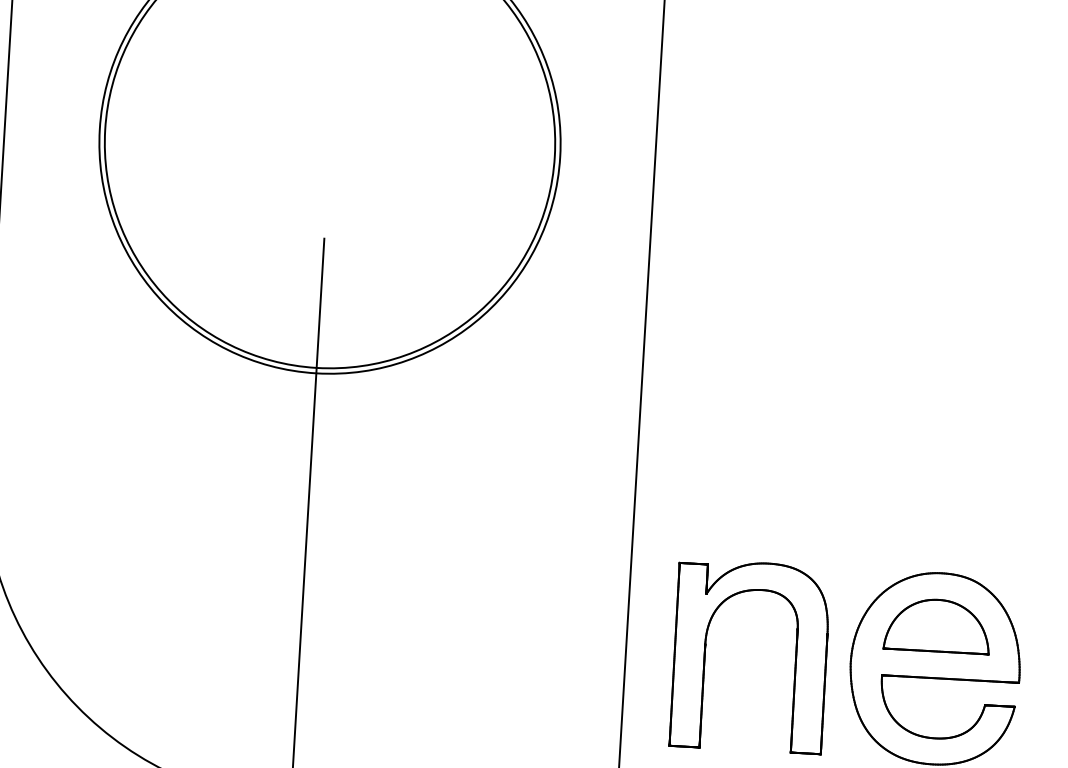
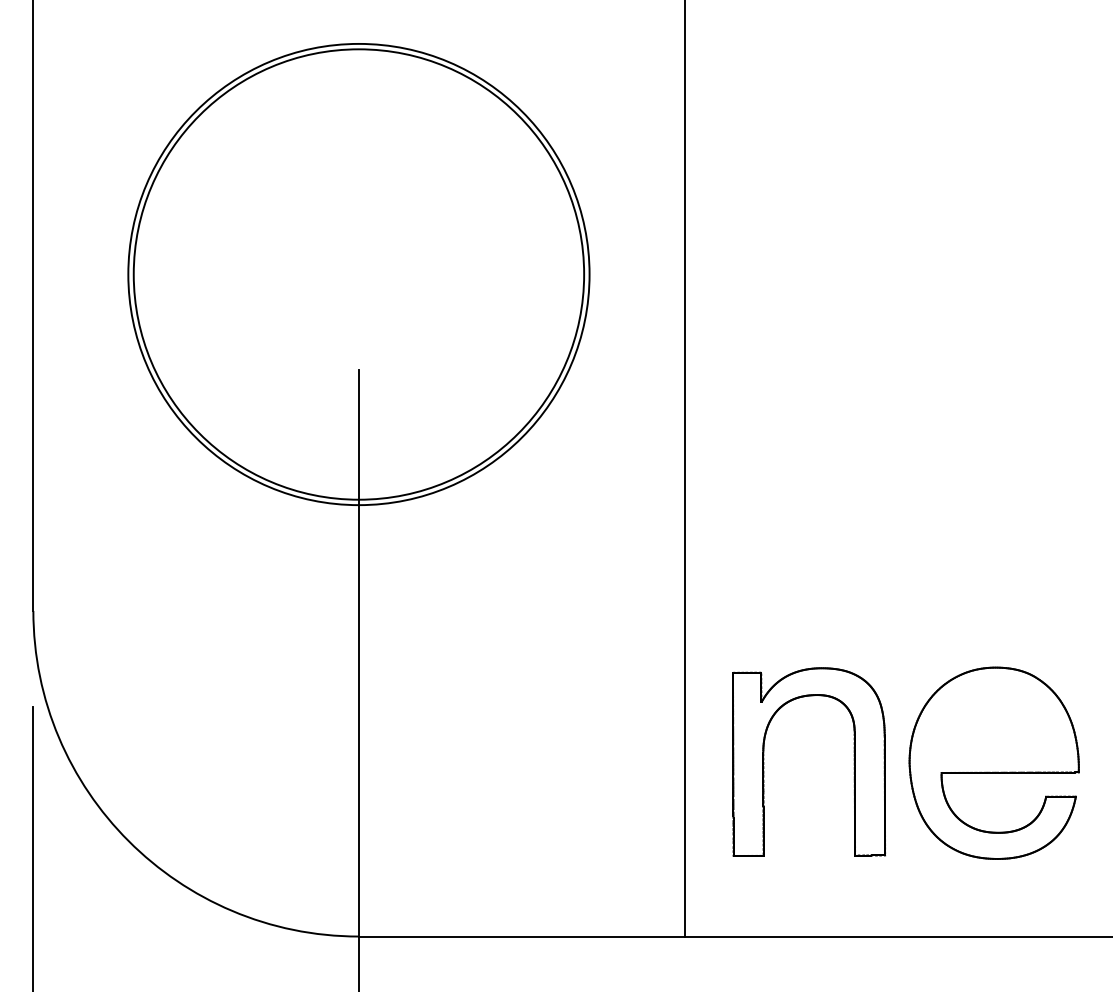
part: (936, 625) -> (993, 720), removed

